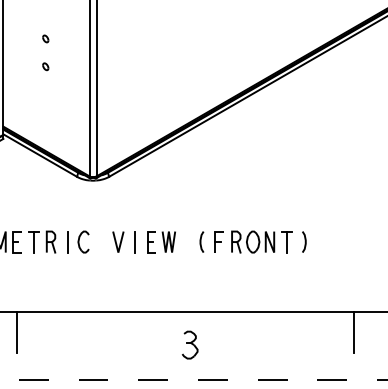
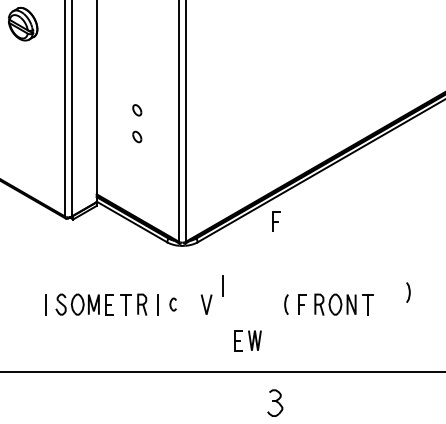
part: (45, 39) -> (136, 110), size x1.6
part: (45, 66) -> (136, 136), size x1.6
part: (191, 155) -> (276, 221), added
part: (82, 241) -> (172, 304), size x0.6
line: (134, 241) -> (222, 285), moved
part: (161, 241) -> (247, 340), moved
curve: (304, 241) -> (408, 292), moved
line: (16, 331) -> (109, 390), removed
line: (353, 331) -> (431, 390), removed

